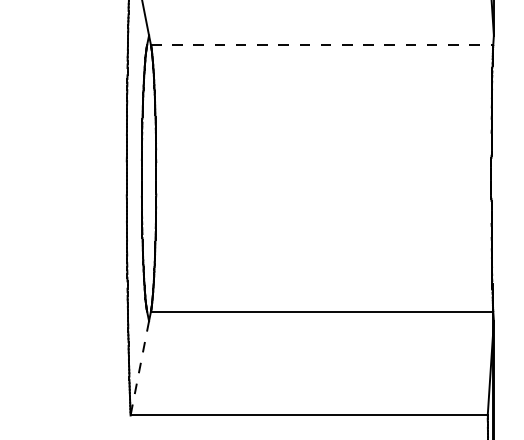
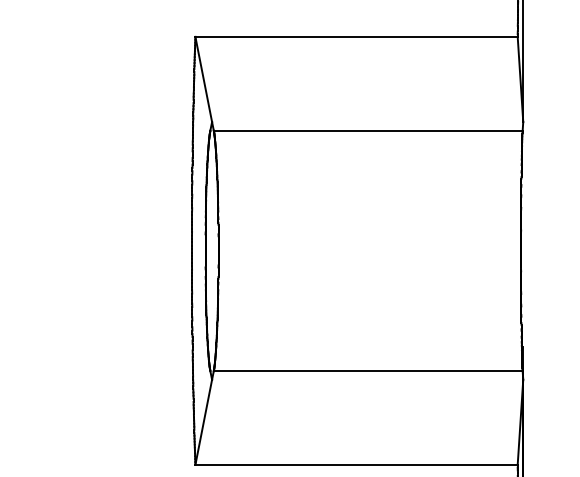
line: (322, 44) -> (368, 130), dashed -> solid
line: (139, 368) -> (203, 422), dashed -> solid

